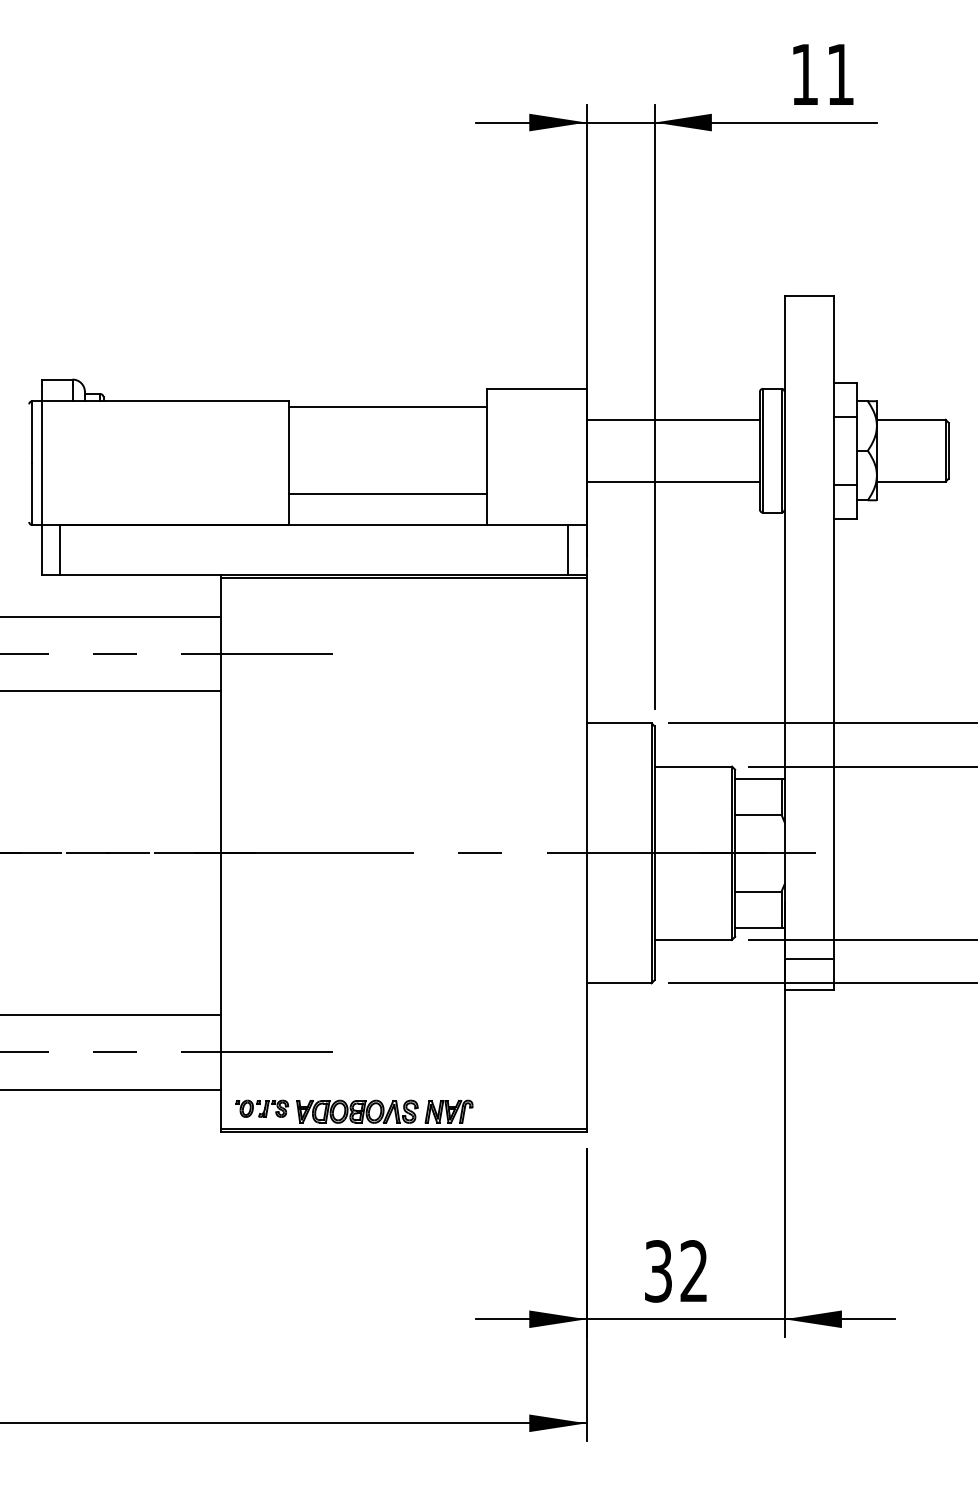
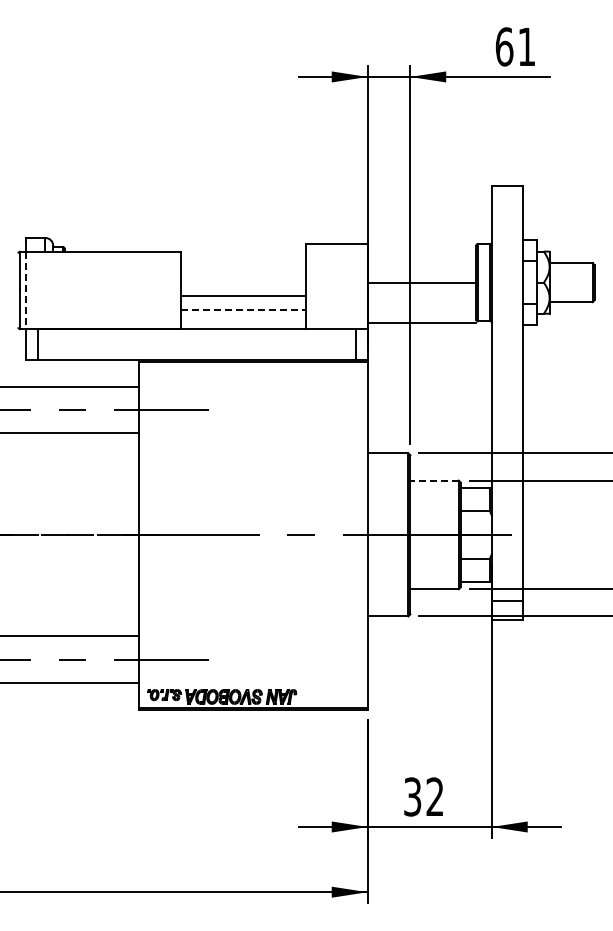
text: (804, 73) -> (504, 46), 11 -> 61
line: (388, 407) -> (243, 296), moved
line: (672, 420) -> (421, 283), moved
line: (42, 463) -> (26, 290), solid -> dashed
line: (672, 482) -> (421, 323), moved
line: (388, 493) -> (243, 309), solid -> dashed
line: (693, 766) -> (434, 480), solid -> dashed

